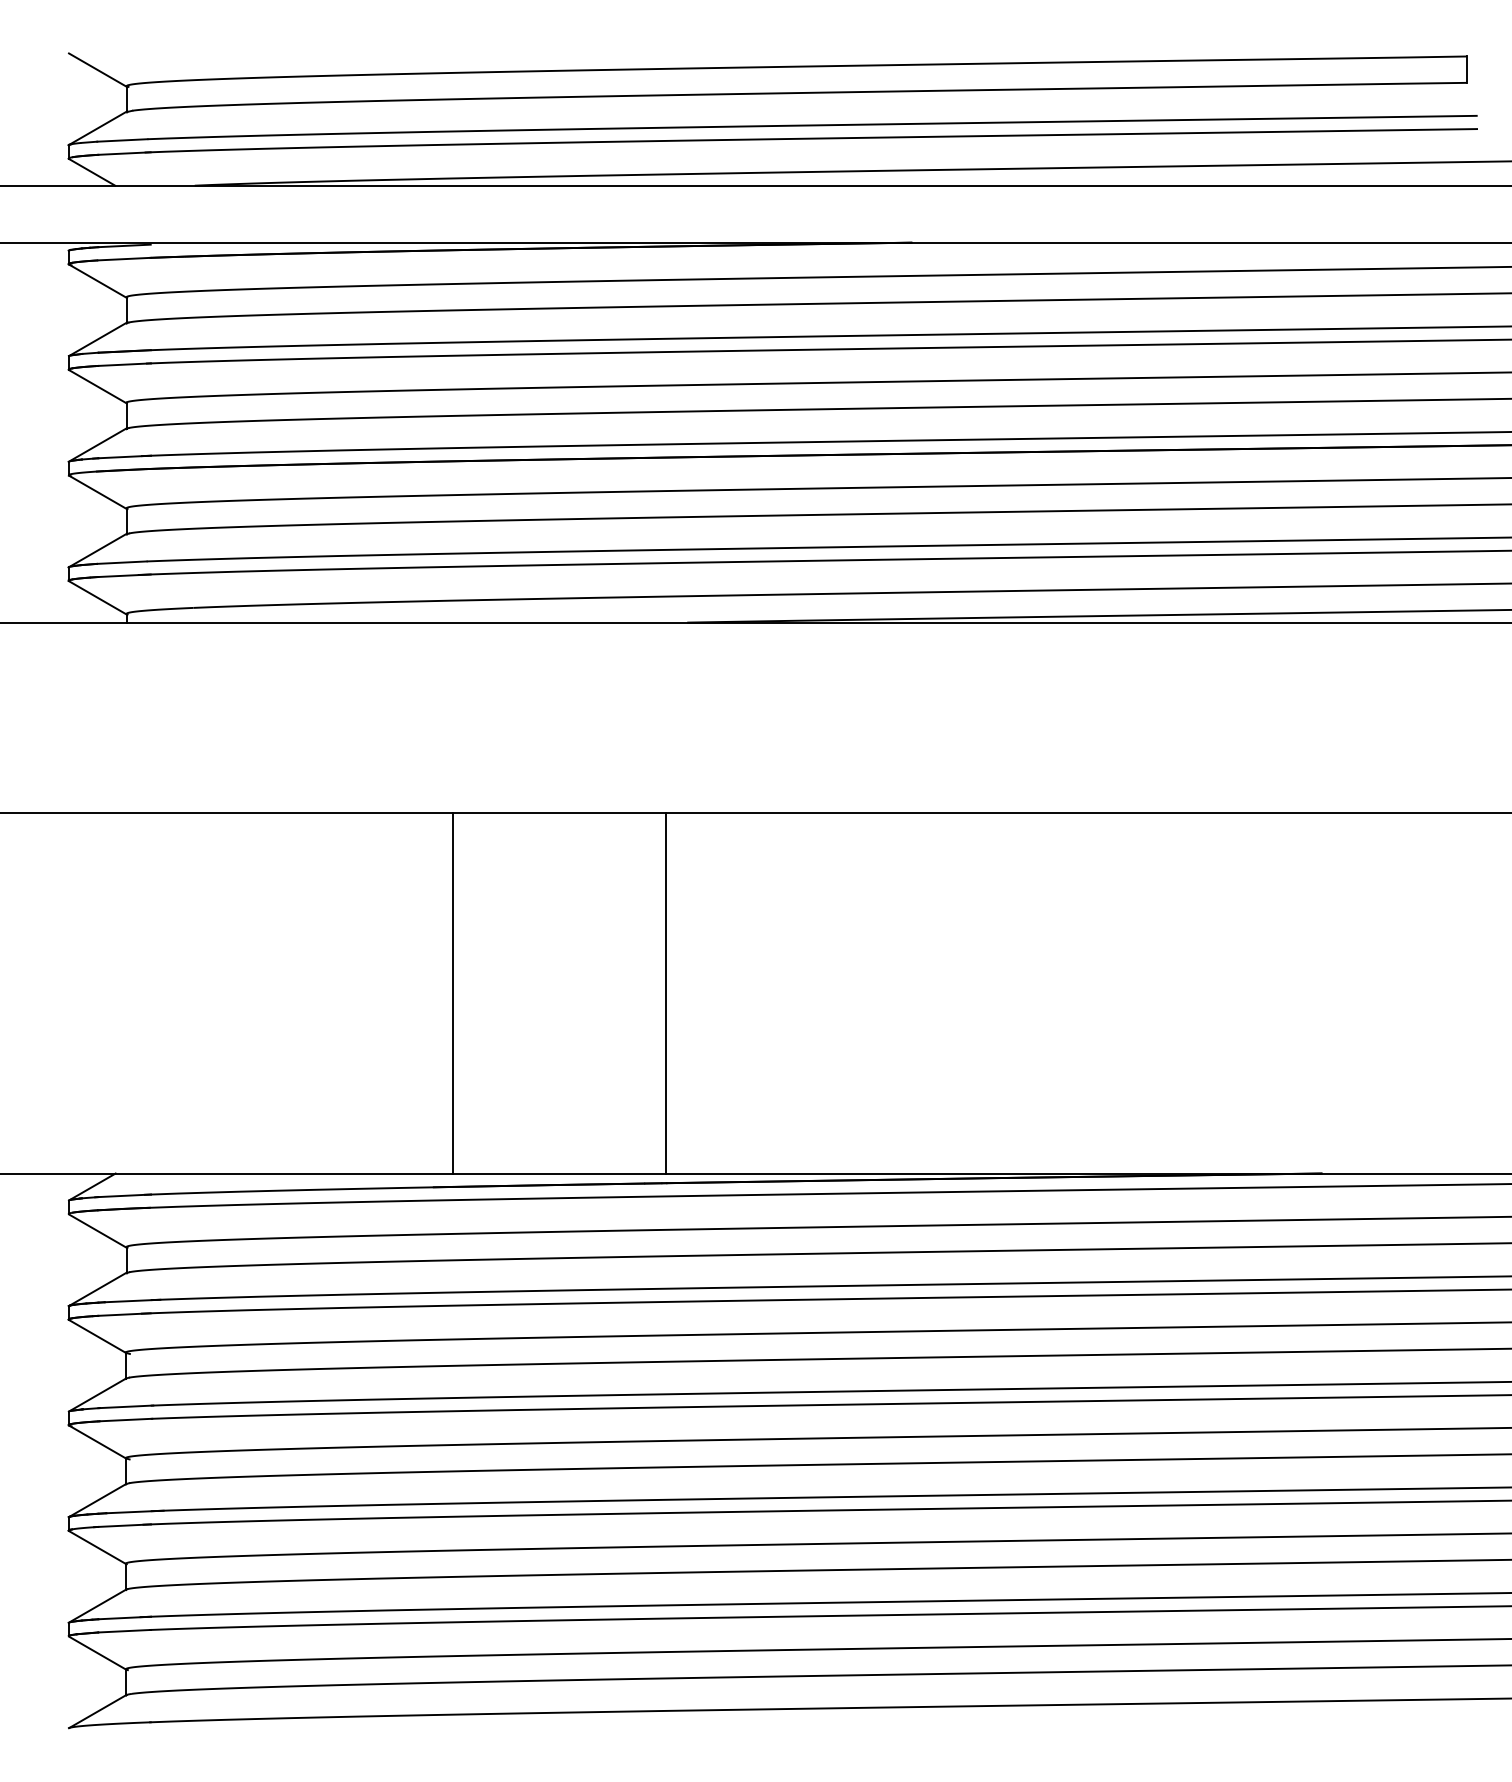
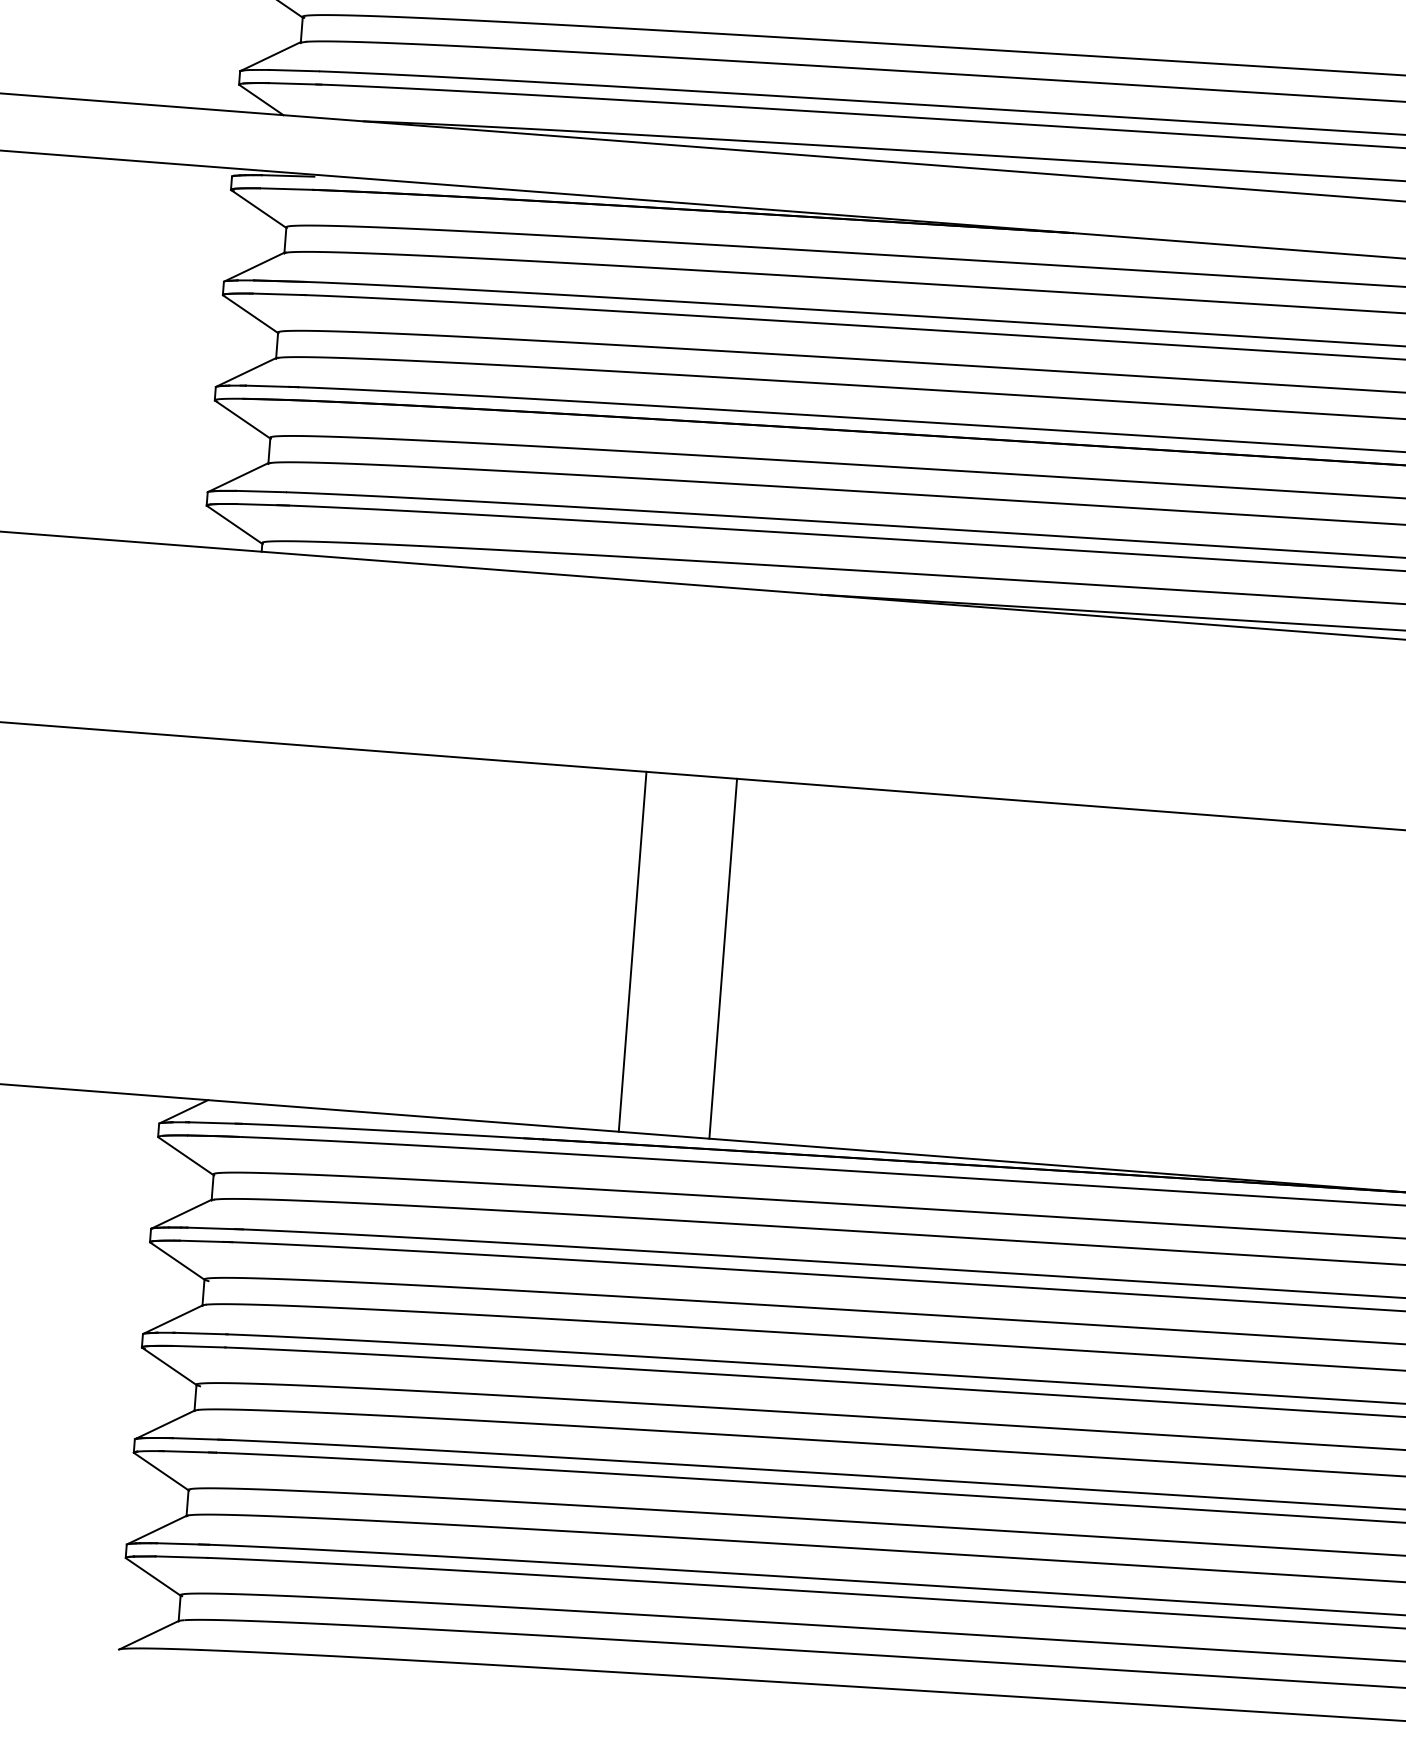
line: (452, 992) -> (632, 951), moved
line: (666, 992) -> (723, 958), moved

